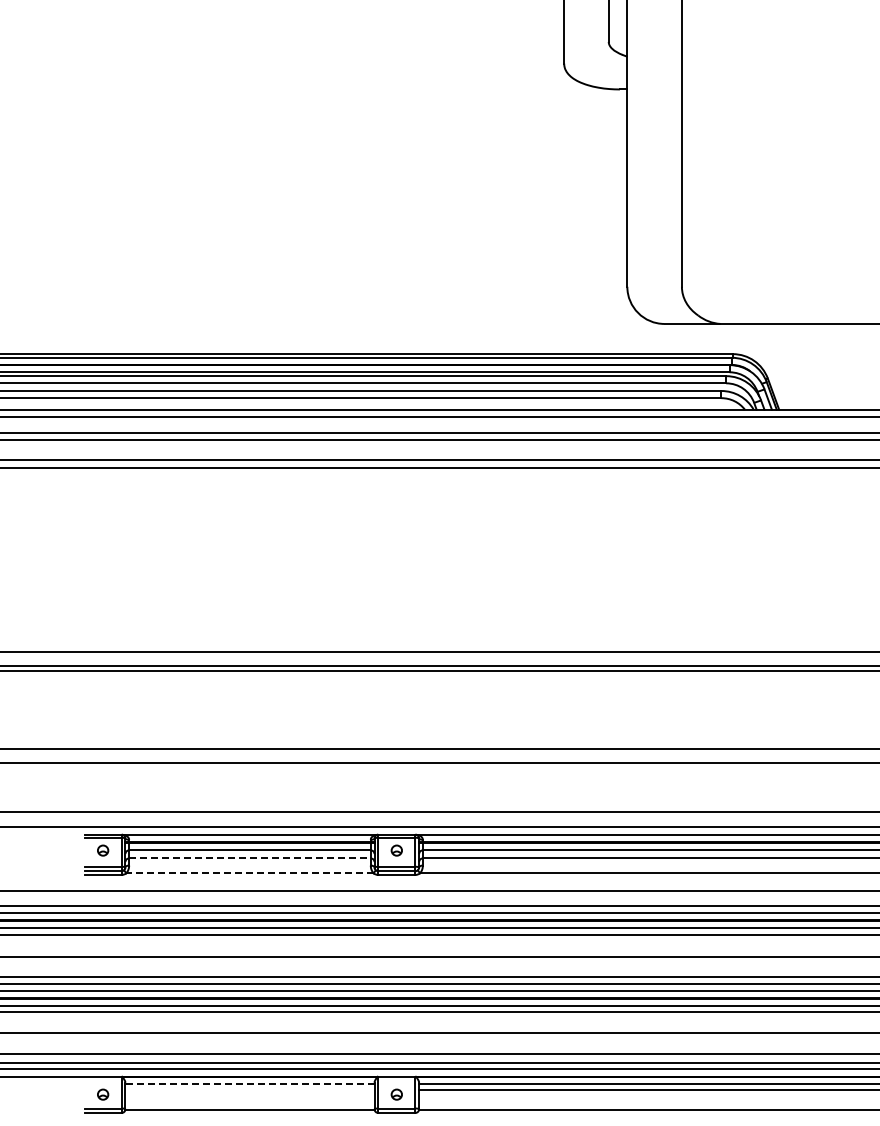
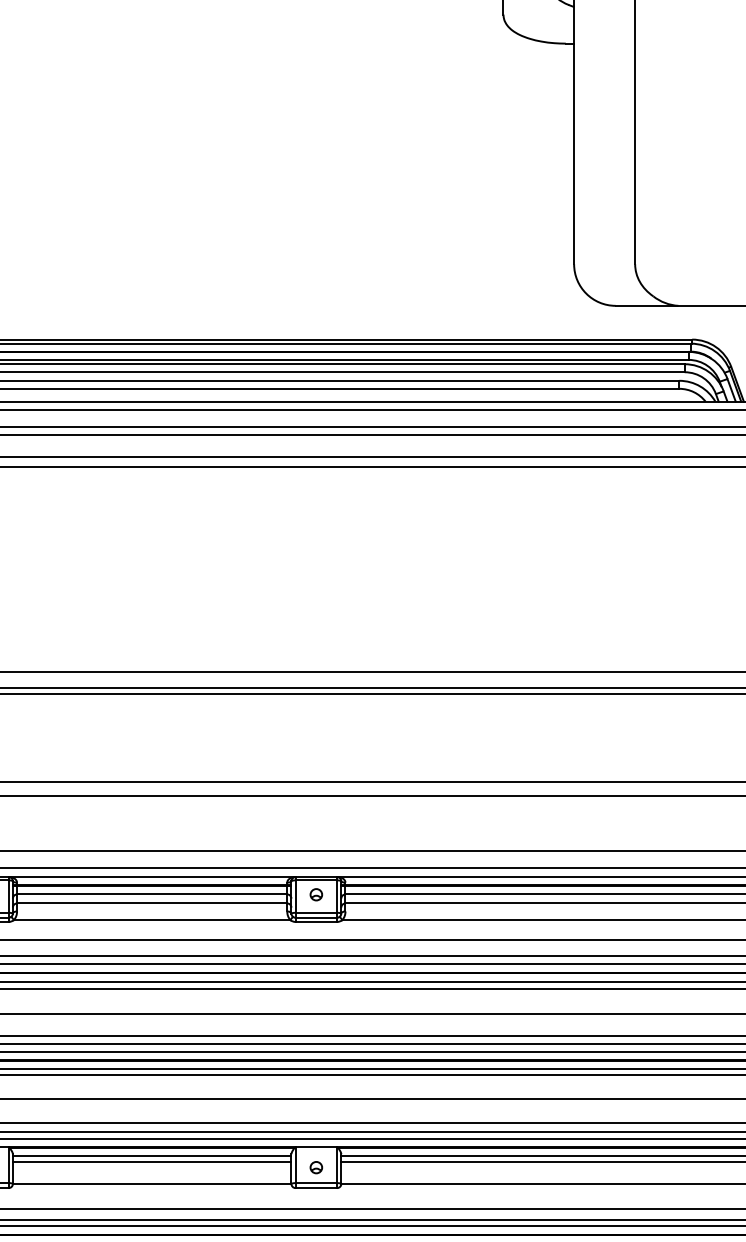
line: (249, 858) -> (151, 903), dashed -> solid
line: (249, 873) -> (151, 920), dashed -> solid
line: (249, 1084) -> (151, 1156), dashed -> solid
line: (249, 1089) -> (151, 1161), added

